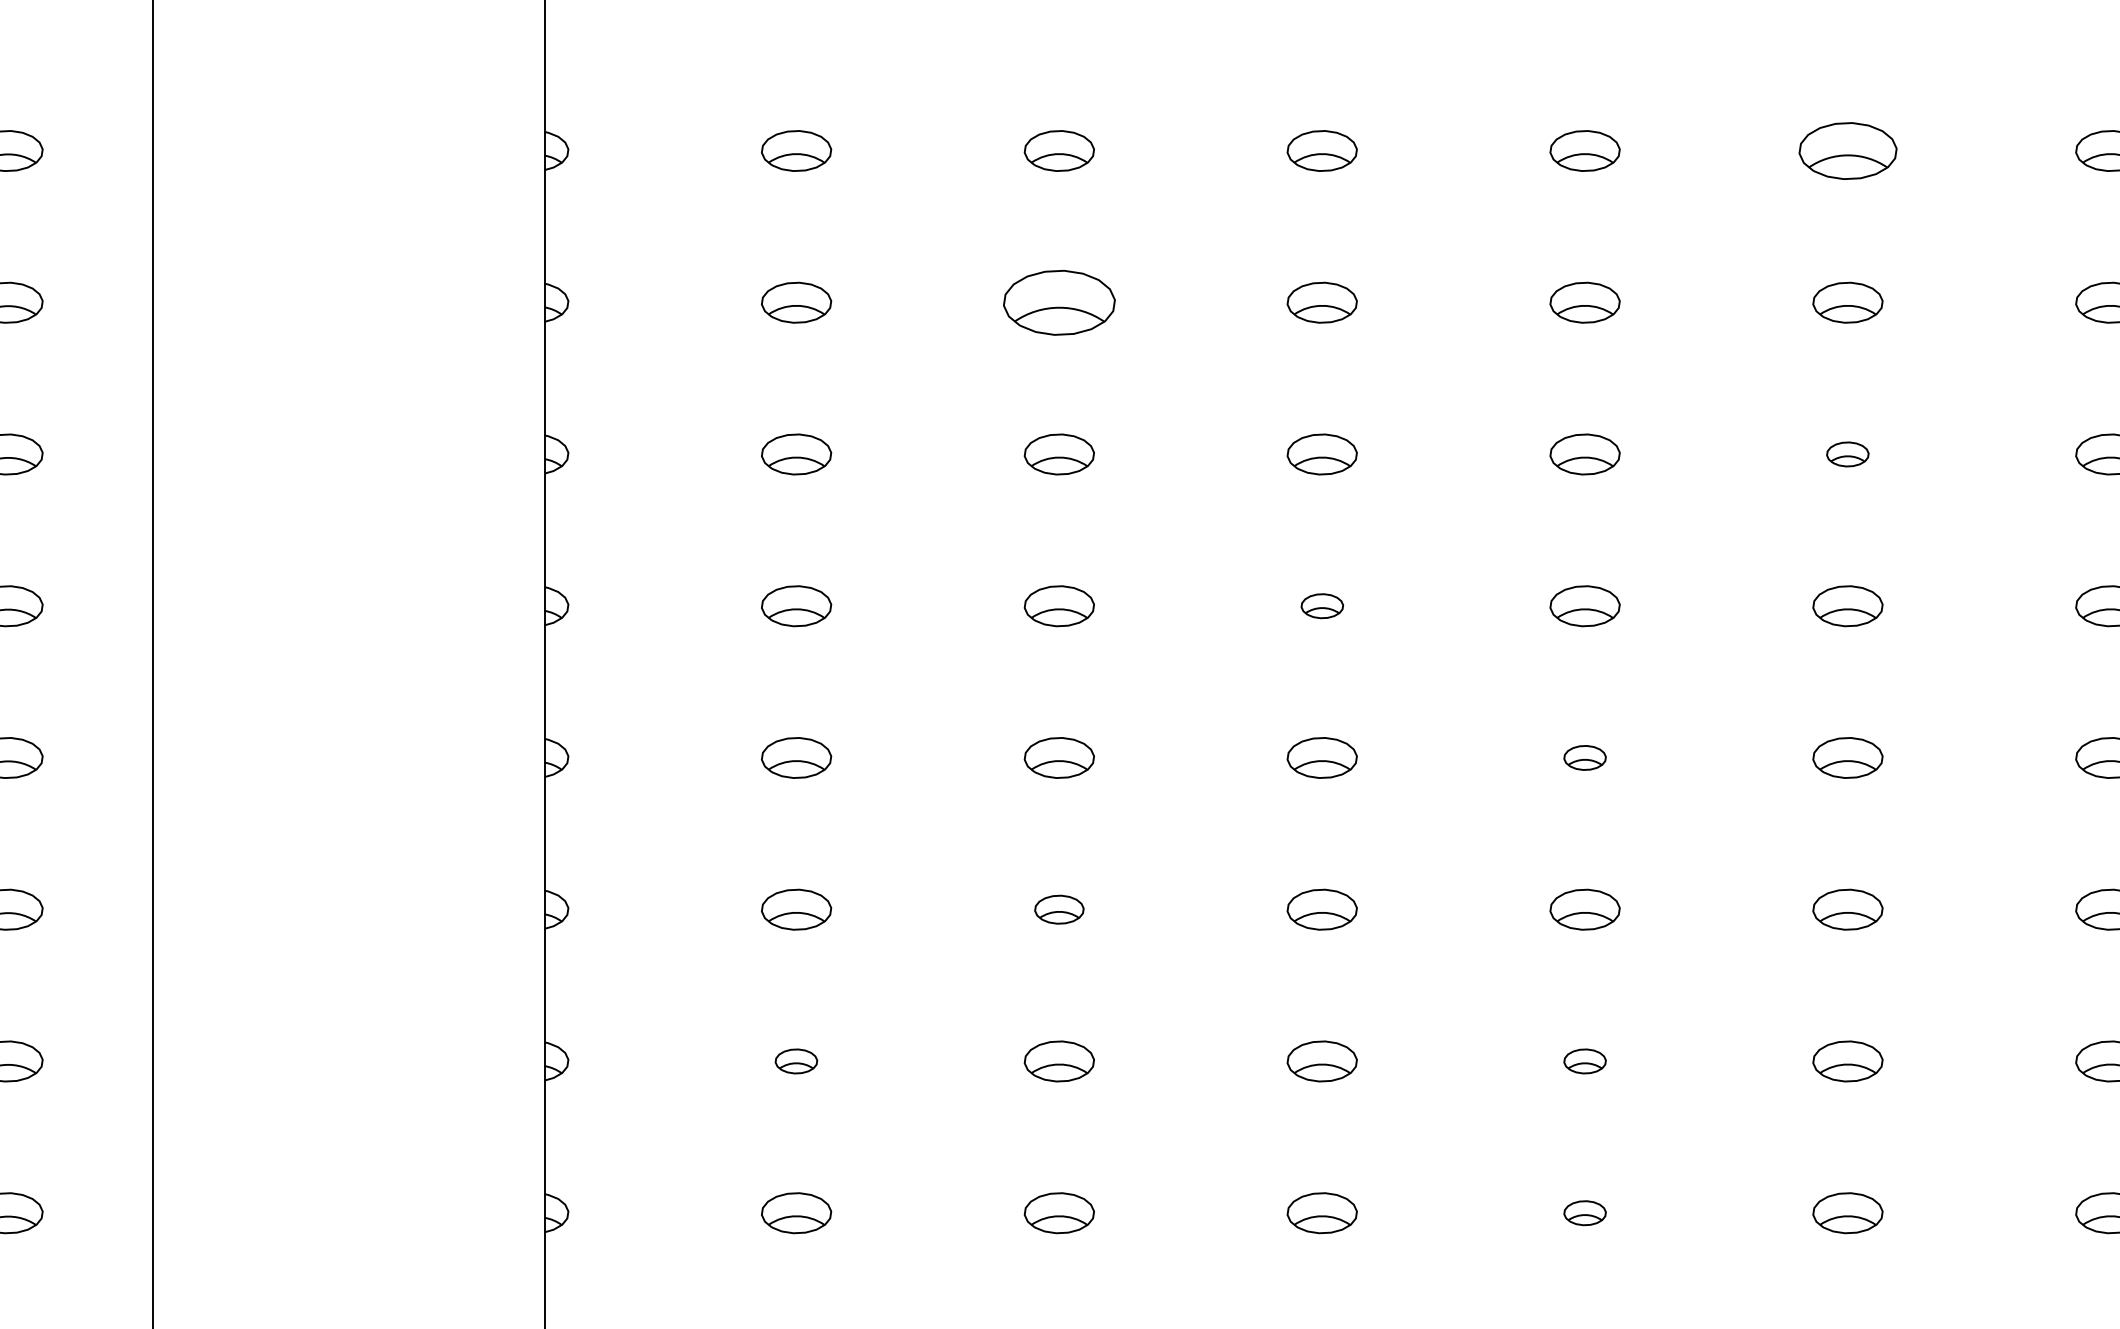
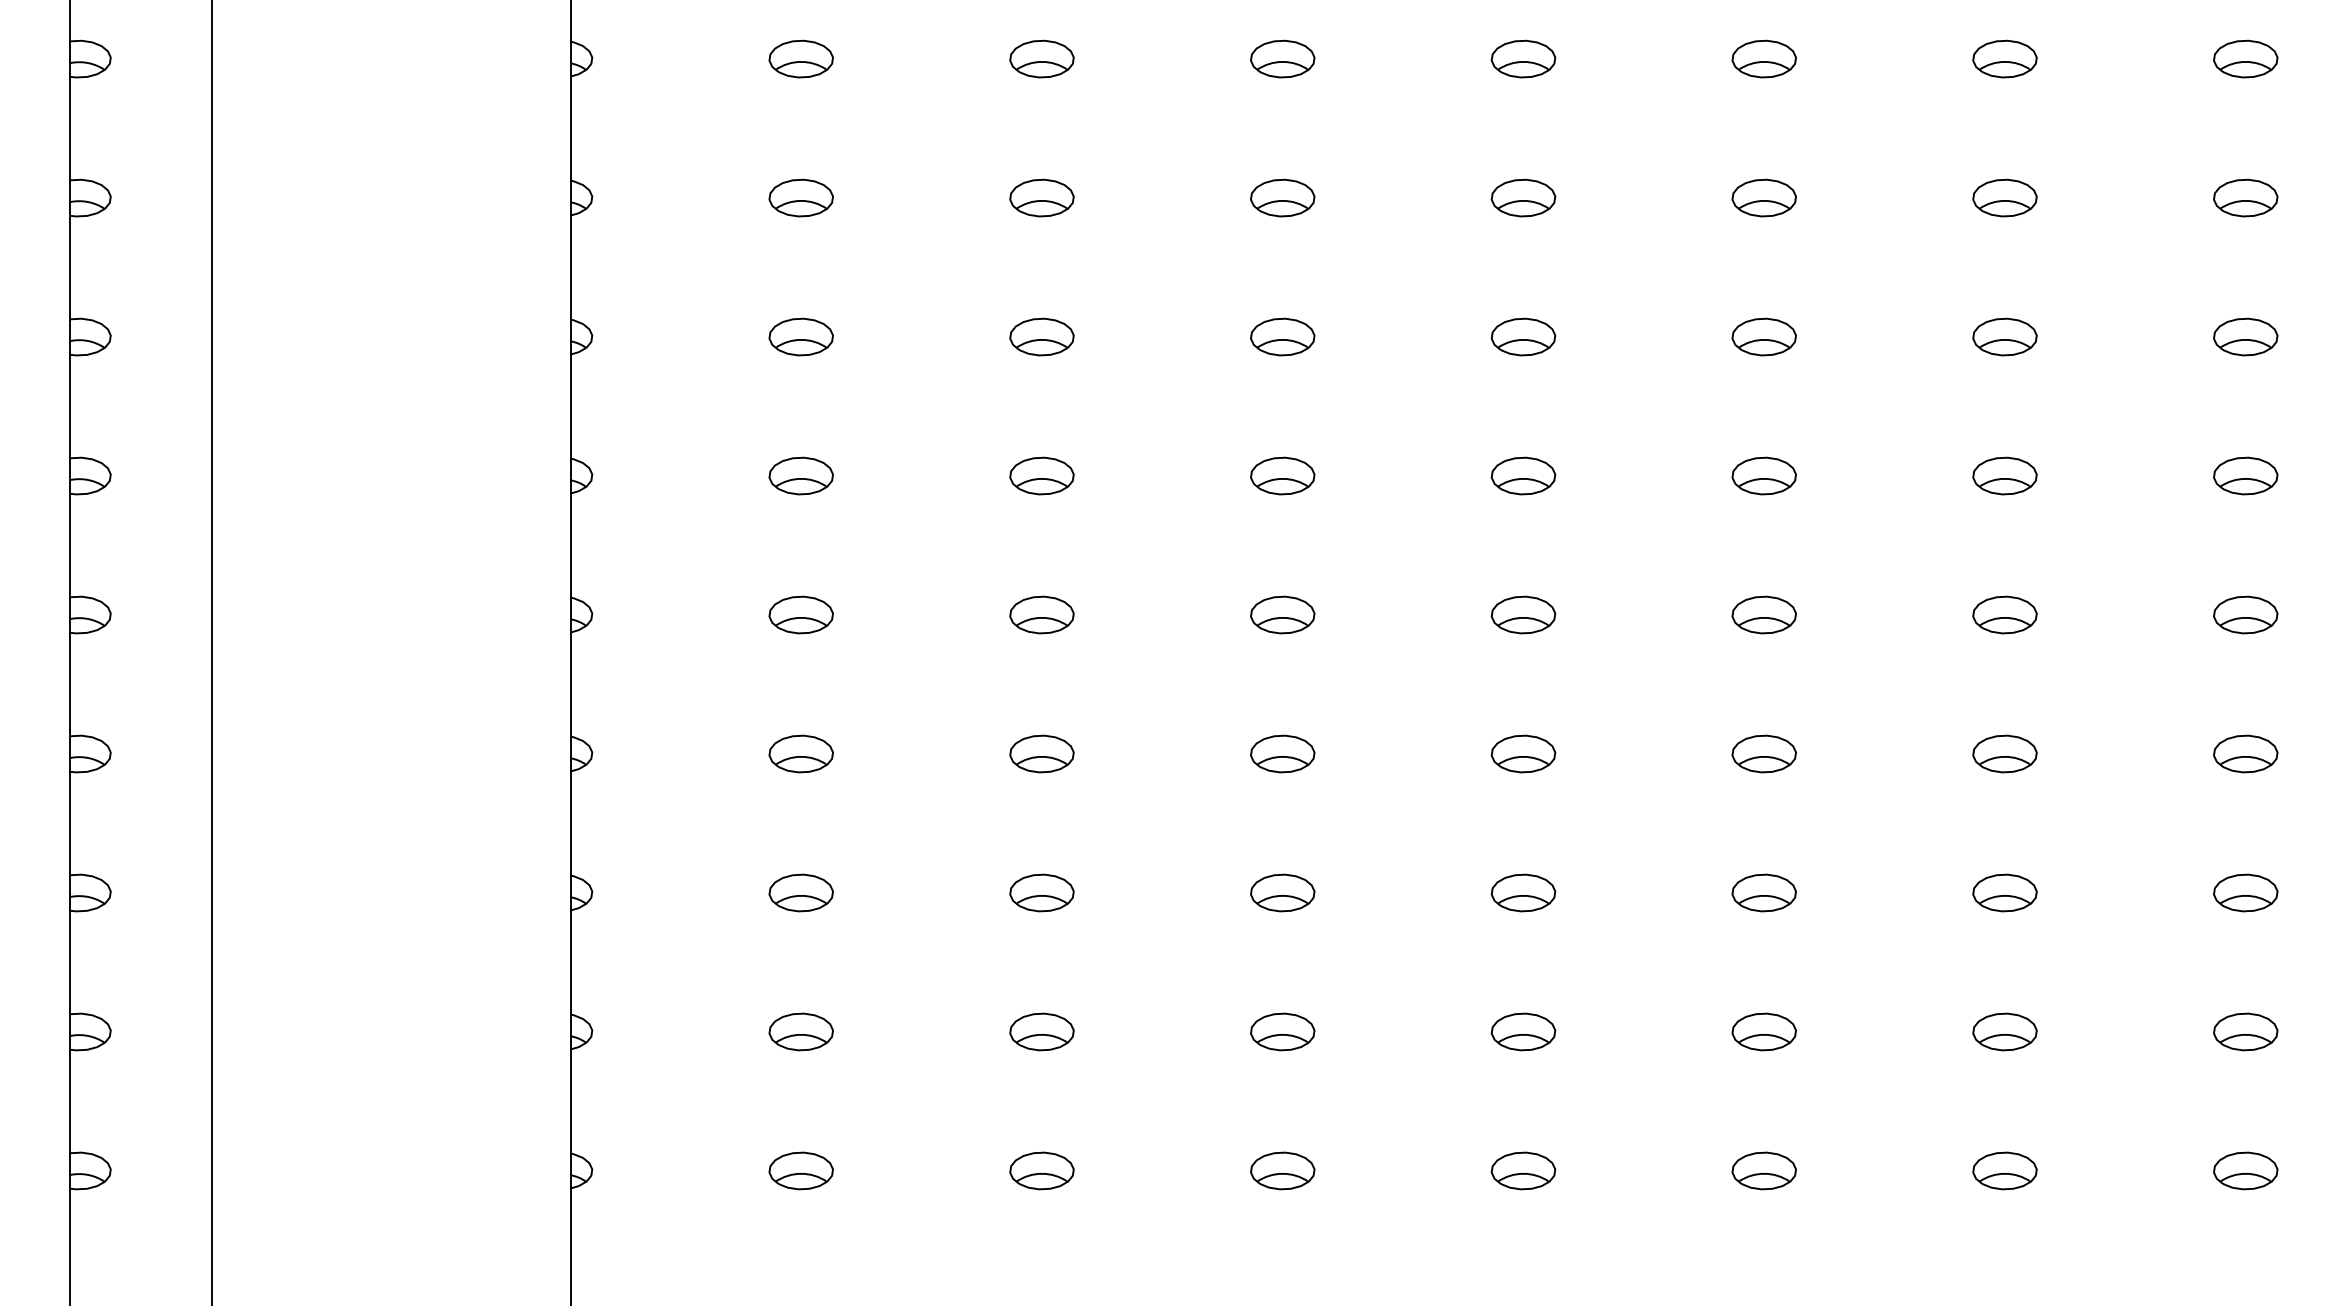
part: (1847, 150) -> (1763, 58), size x0.71
part: (1058, 302) -> (1041, 197), size x0.62
part: (1847, 453) -> (1763, 336), size x1.67
part: (1321, 605) -> (1282, 475), size x1.67
part: (1585, 757) -> (1523, 614), size x1.67
part: (1058, 909) -> (1041, 753), size x1.43
part: (795, 1060) -> (800, 892), size x1.67
part: (1585, 1060) -> (1523, 892), size x1.67
part: (1585, 1212) -> (1523, 1031), size x1.67

